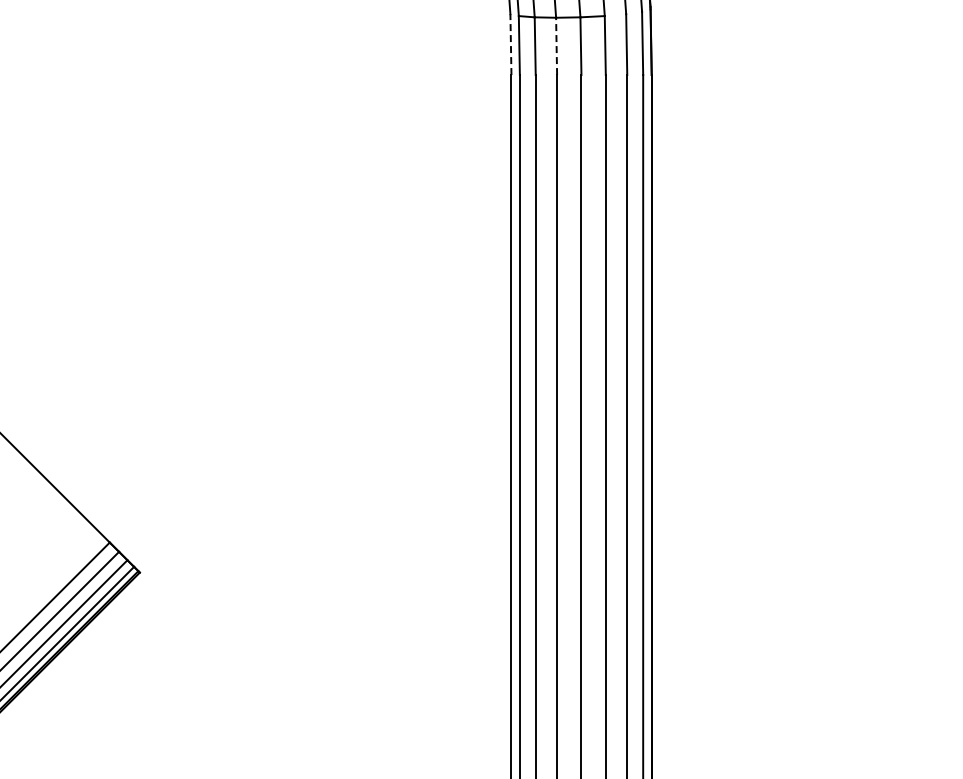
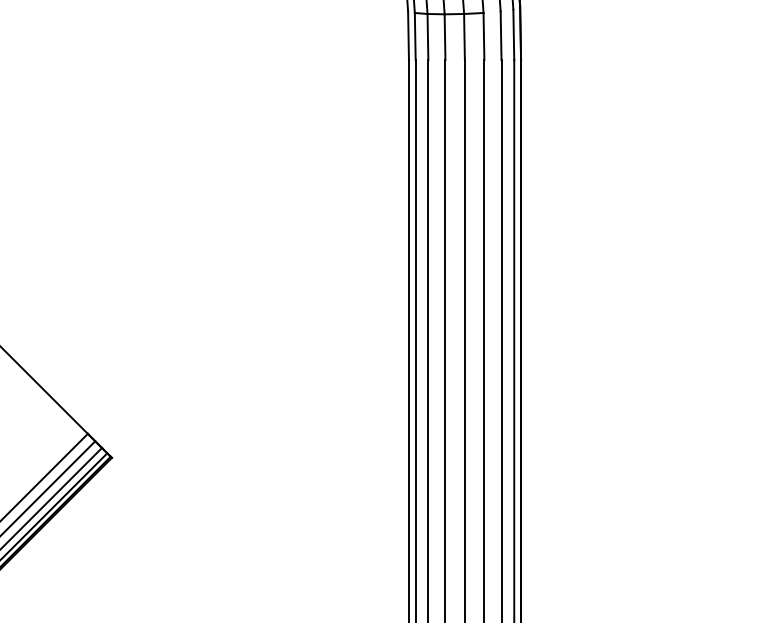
line: (510, 44) -> (408, 35), dashed -> solid
line: (556, 46) -> (444, 37), dashed -> solid

